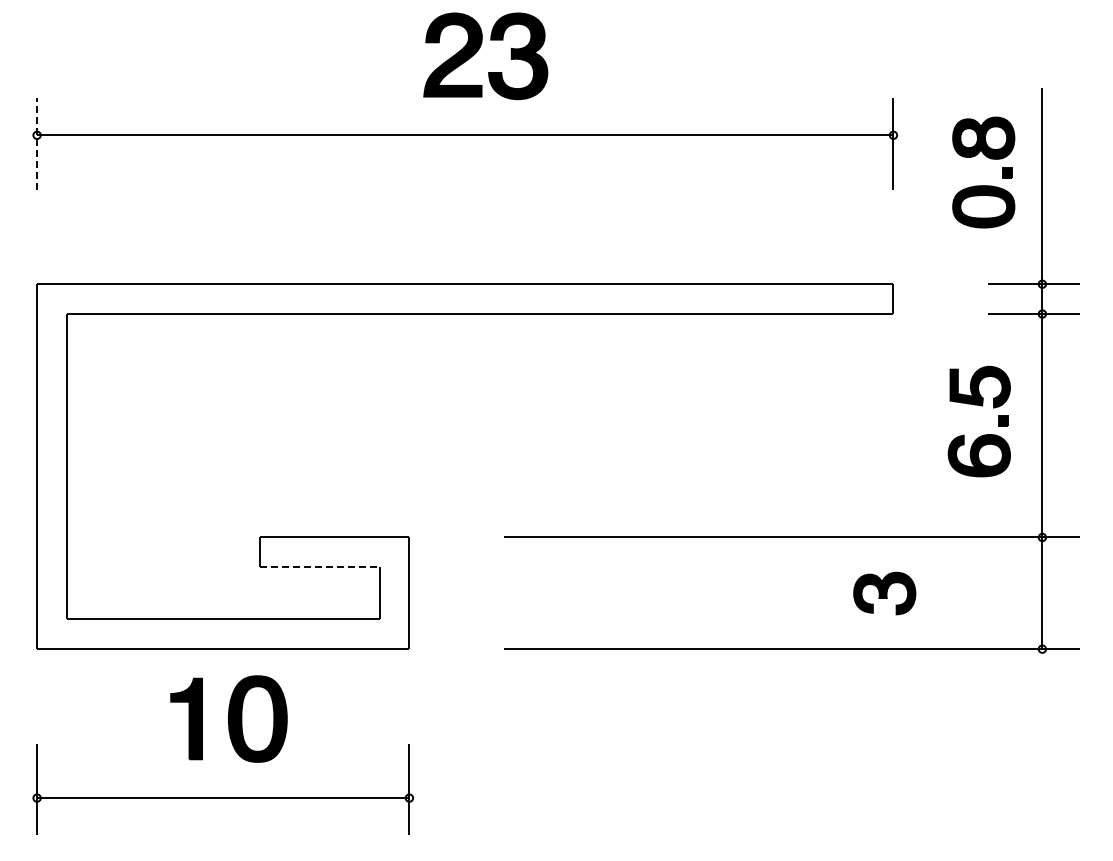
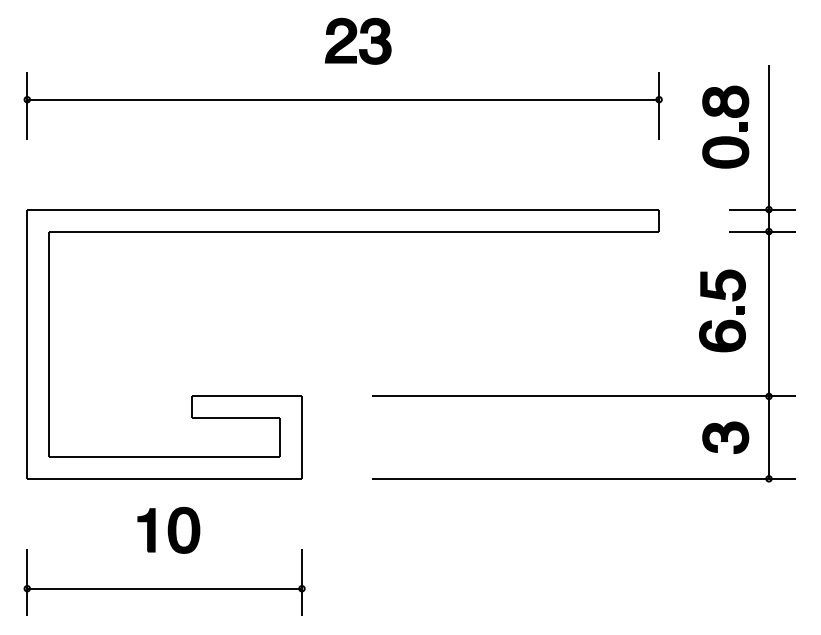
part: (485, 55) -> (358, 40), size x0.71
line: (37, 143) -> (27, 105), dashed -> solid
line: (320, 567) -> (236, 418), dashed -> solid
part: (884, 593) -> (725, 437), moved
part: (228, 718) -> (168, 529), size x0.71

